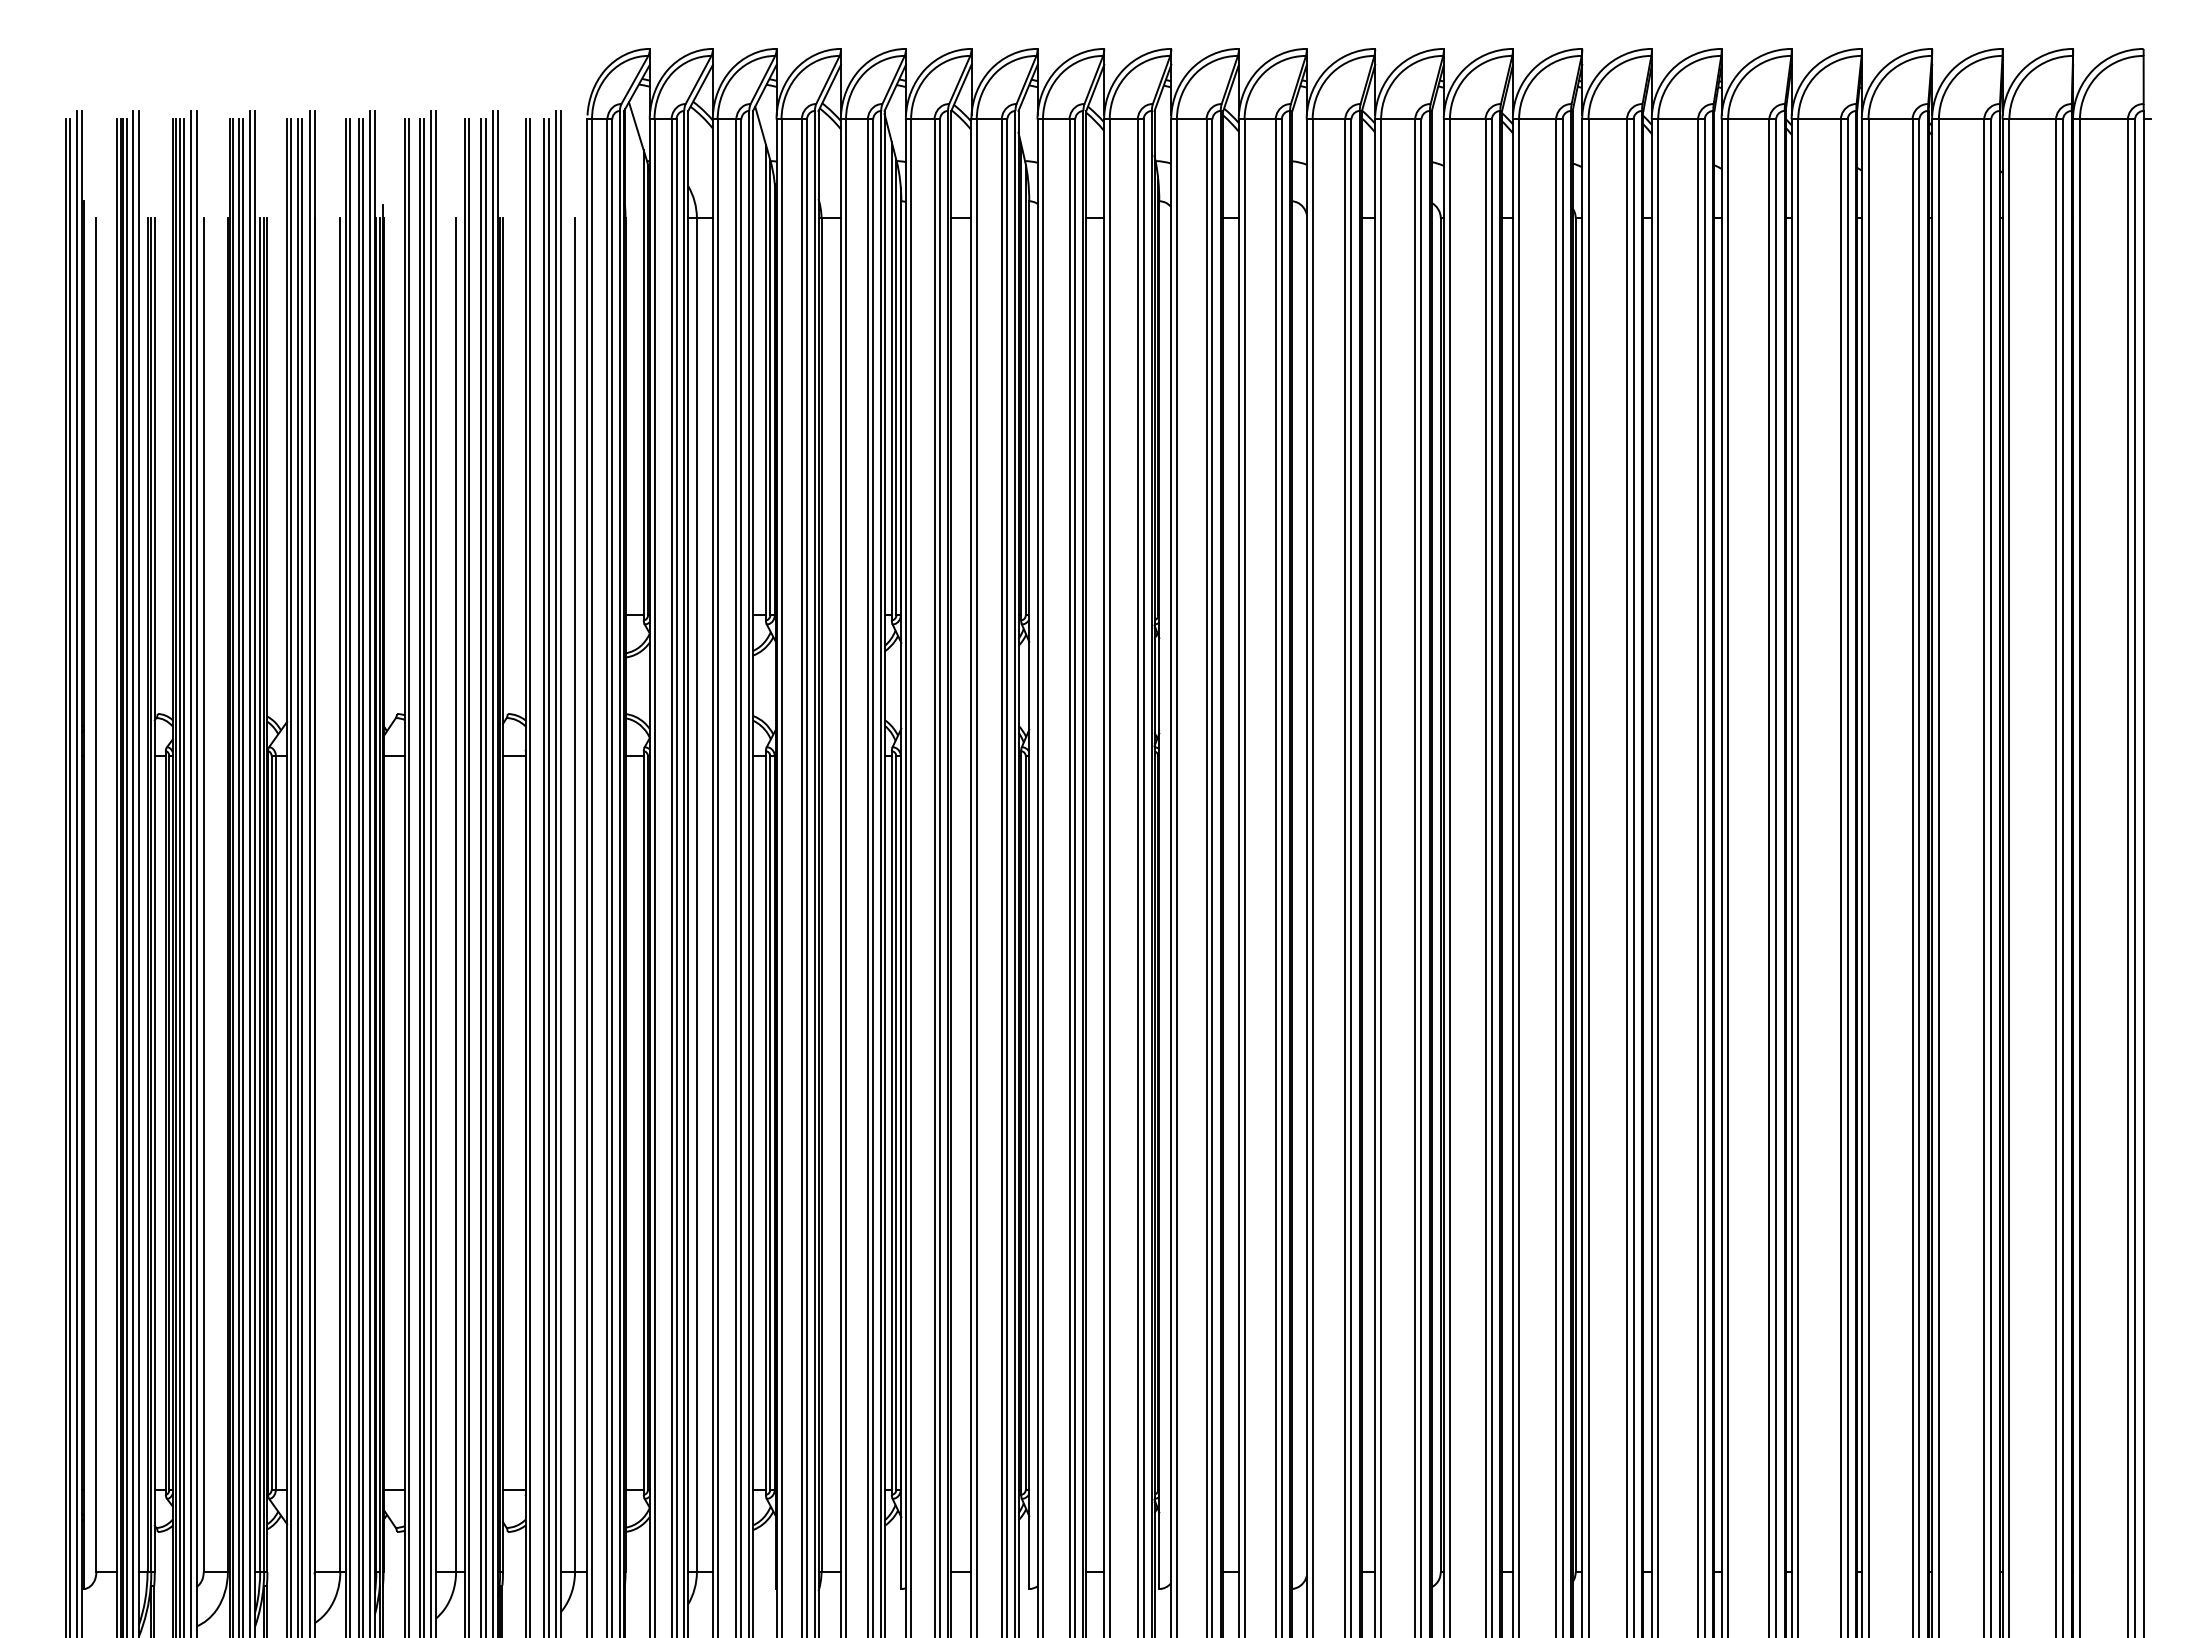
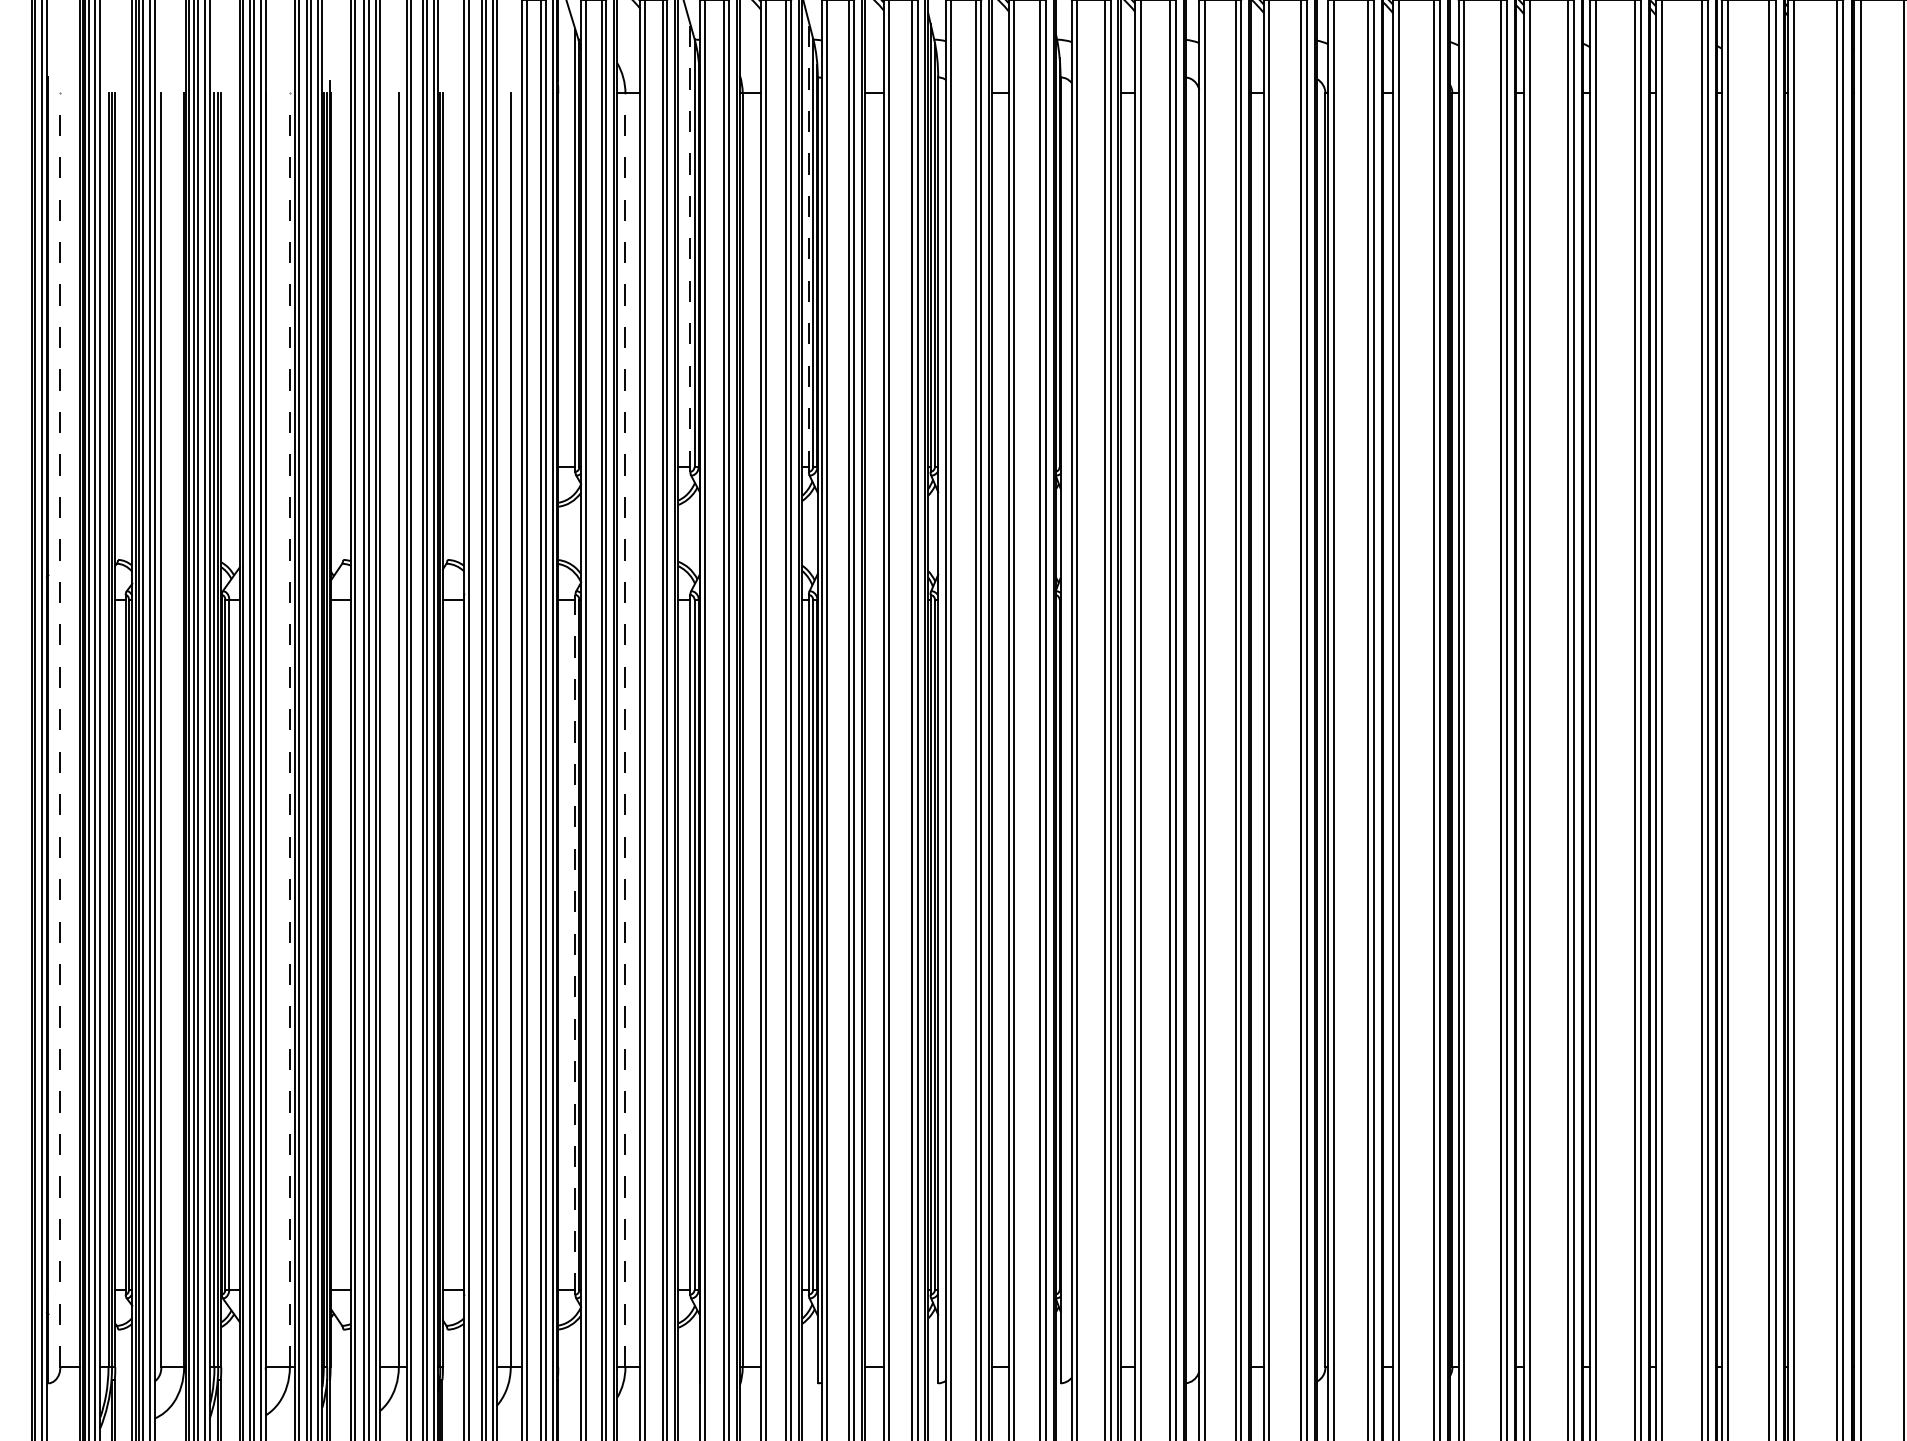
line: (891, 380) -> (808, 246), solid -> dashed
line: (765, 382) -> (689, 247), solid -> dashed
line: (96, 895) -> (60, 730), solid -> dashed
line: (340, 895) -> (290, 730), solid -> dashed
line: (696, 895) -> (625, 730), solid -> dashed
line: (643, 1123) -> (575, 945), solid -> dashed

